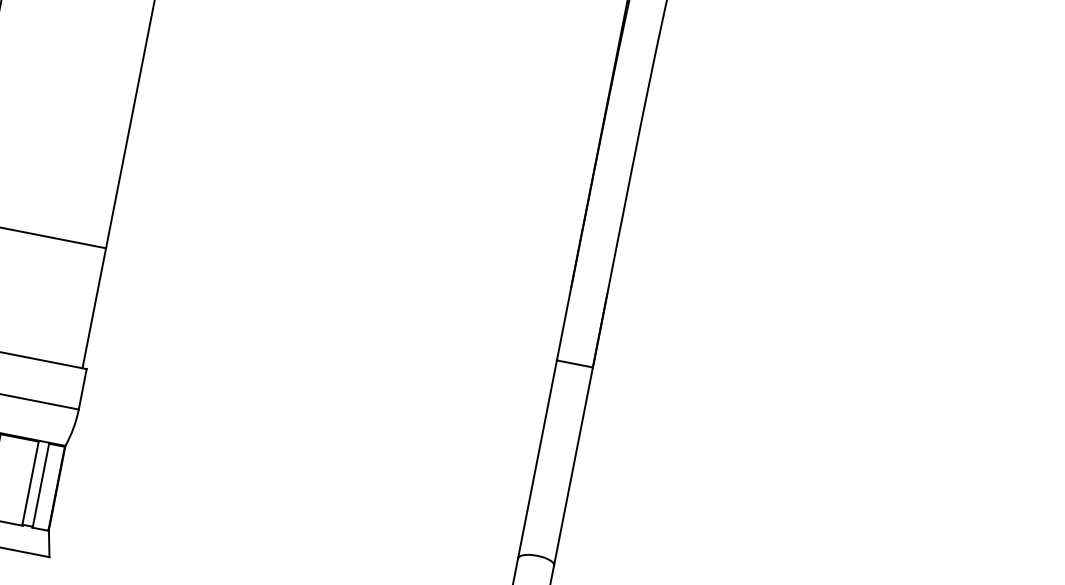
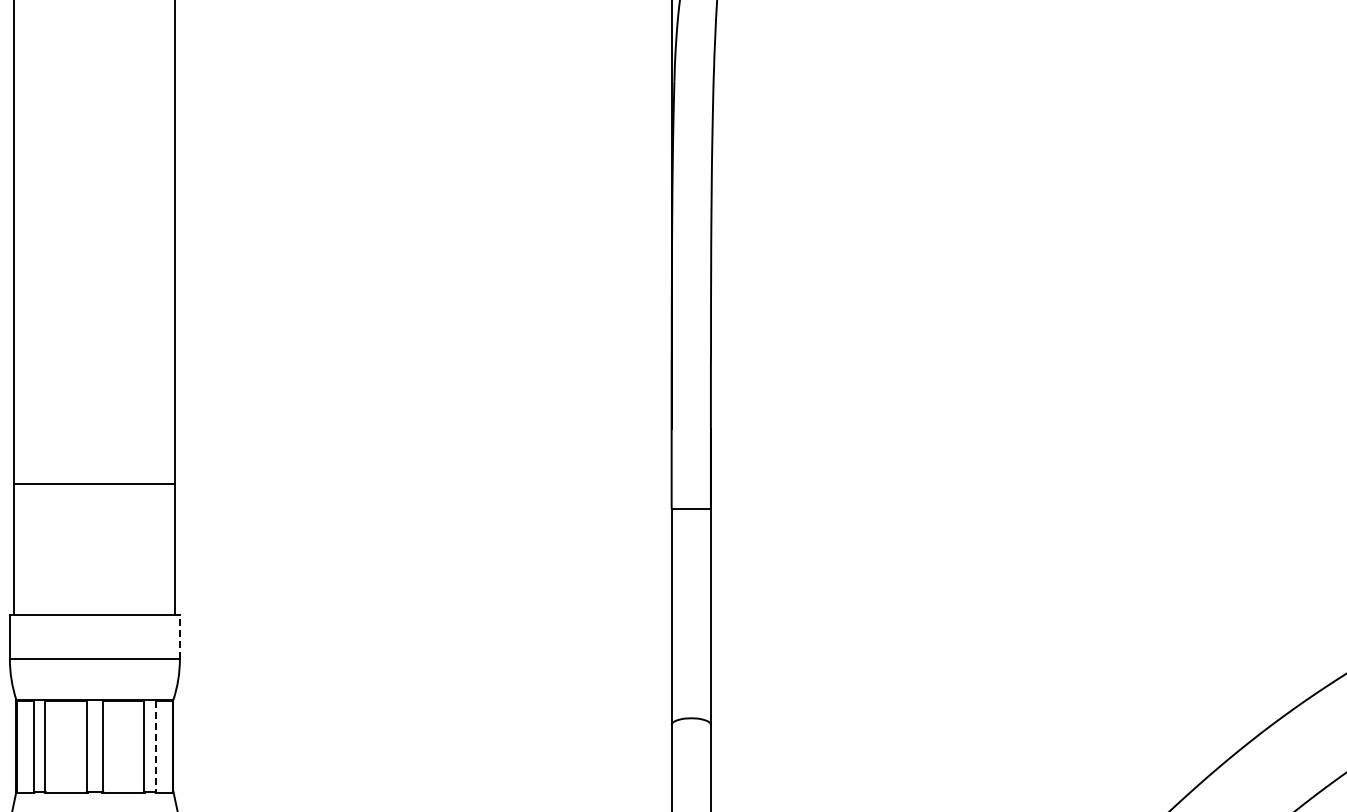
line: (82, 388) -> (179, 636), solid -> dashed
line: (40, 485) -> (155, 746), solid -> dashed

